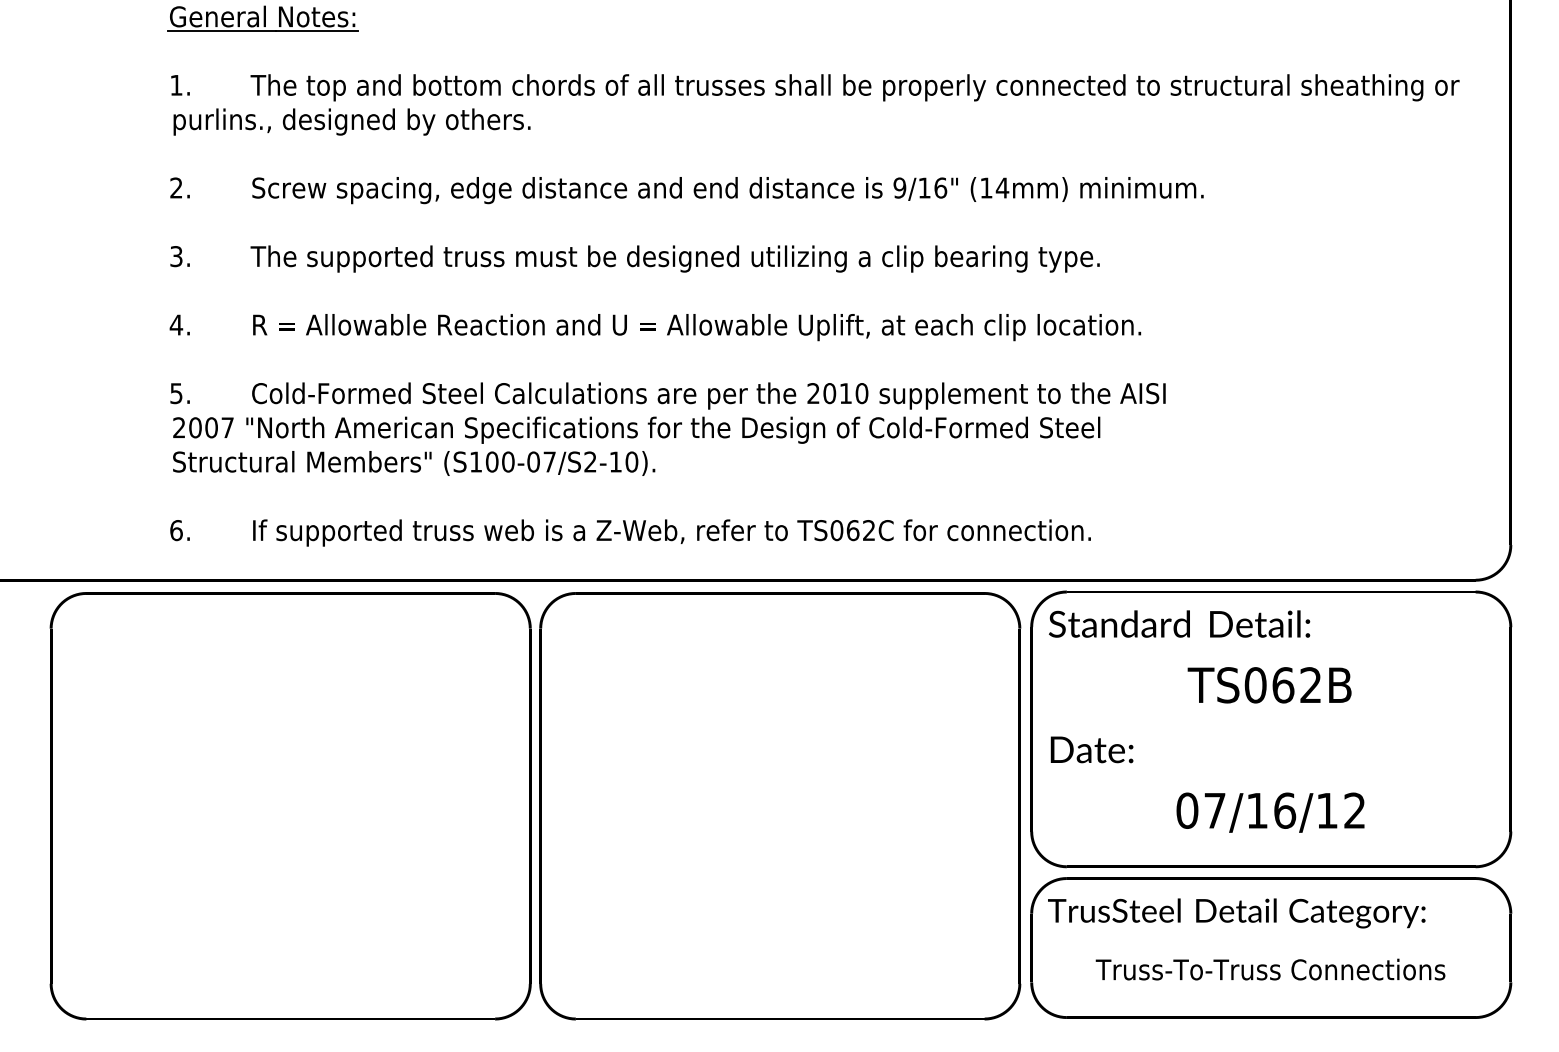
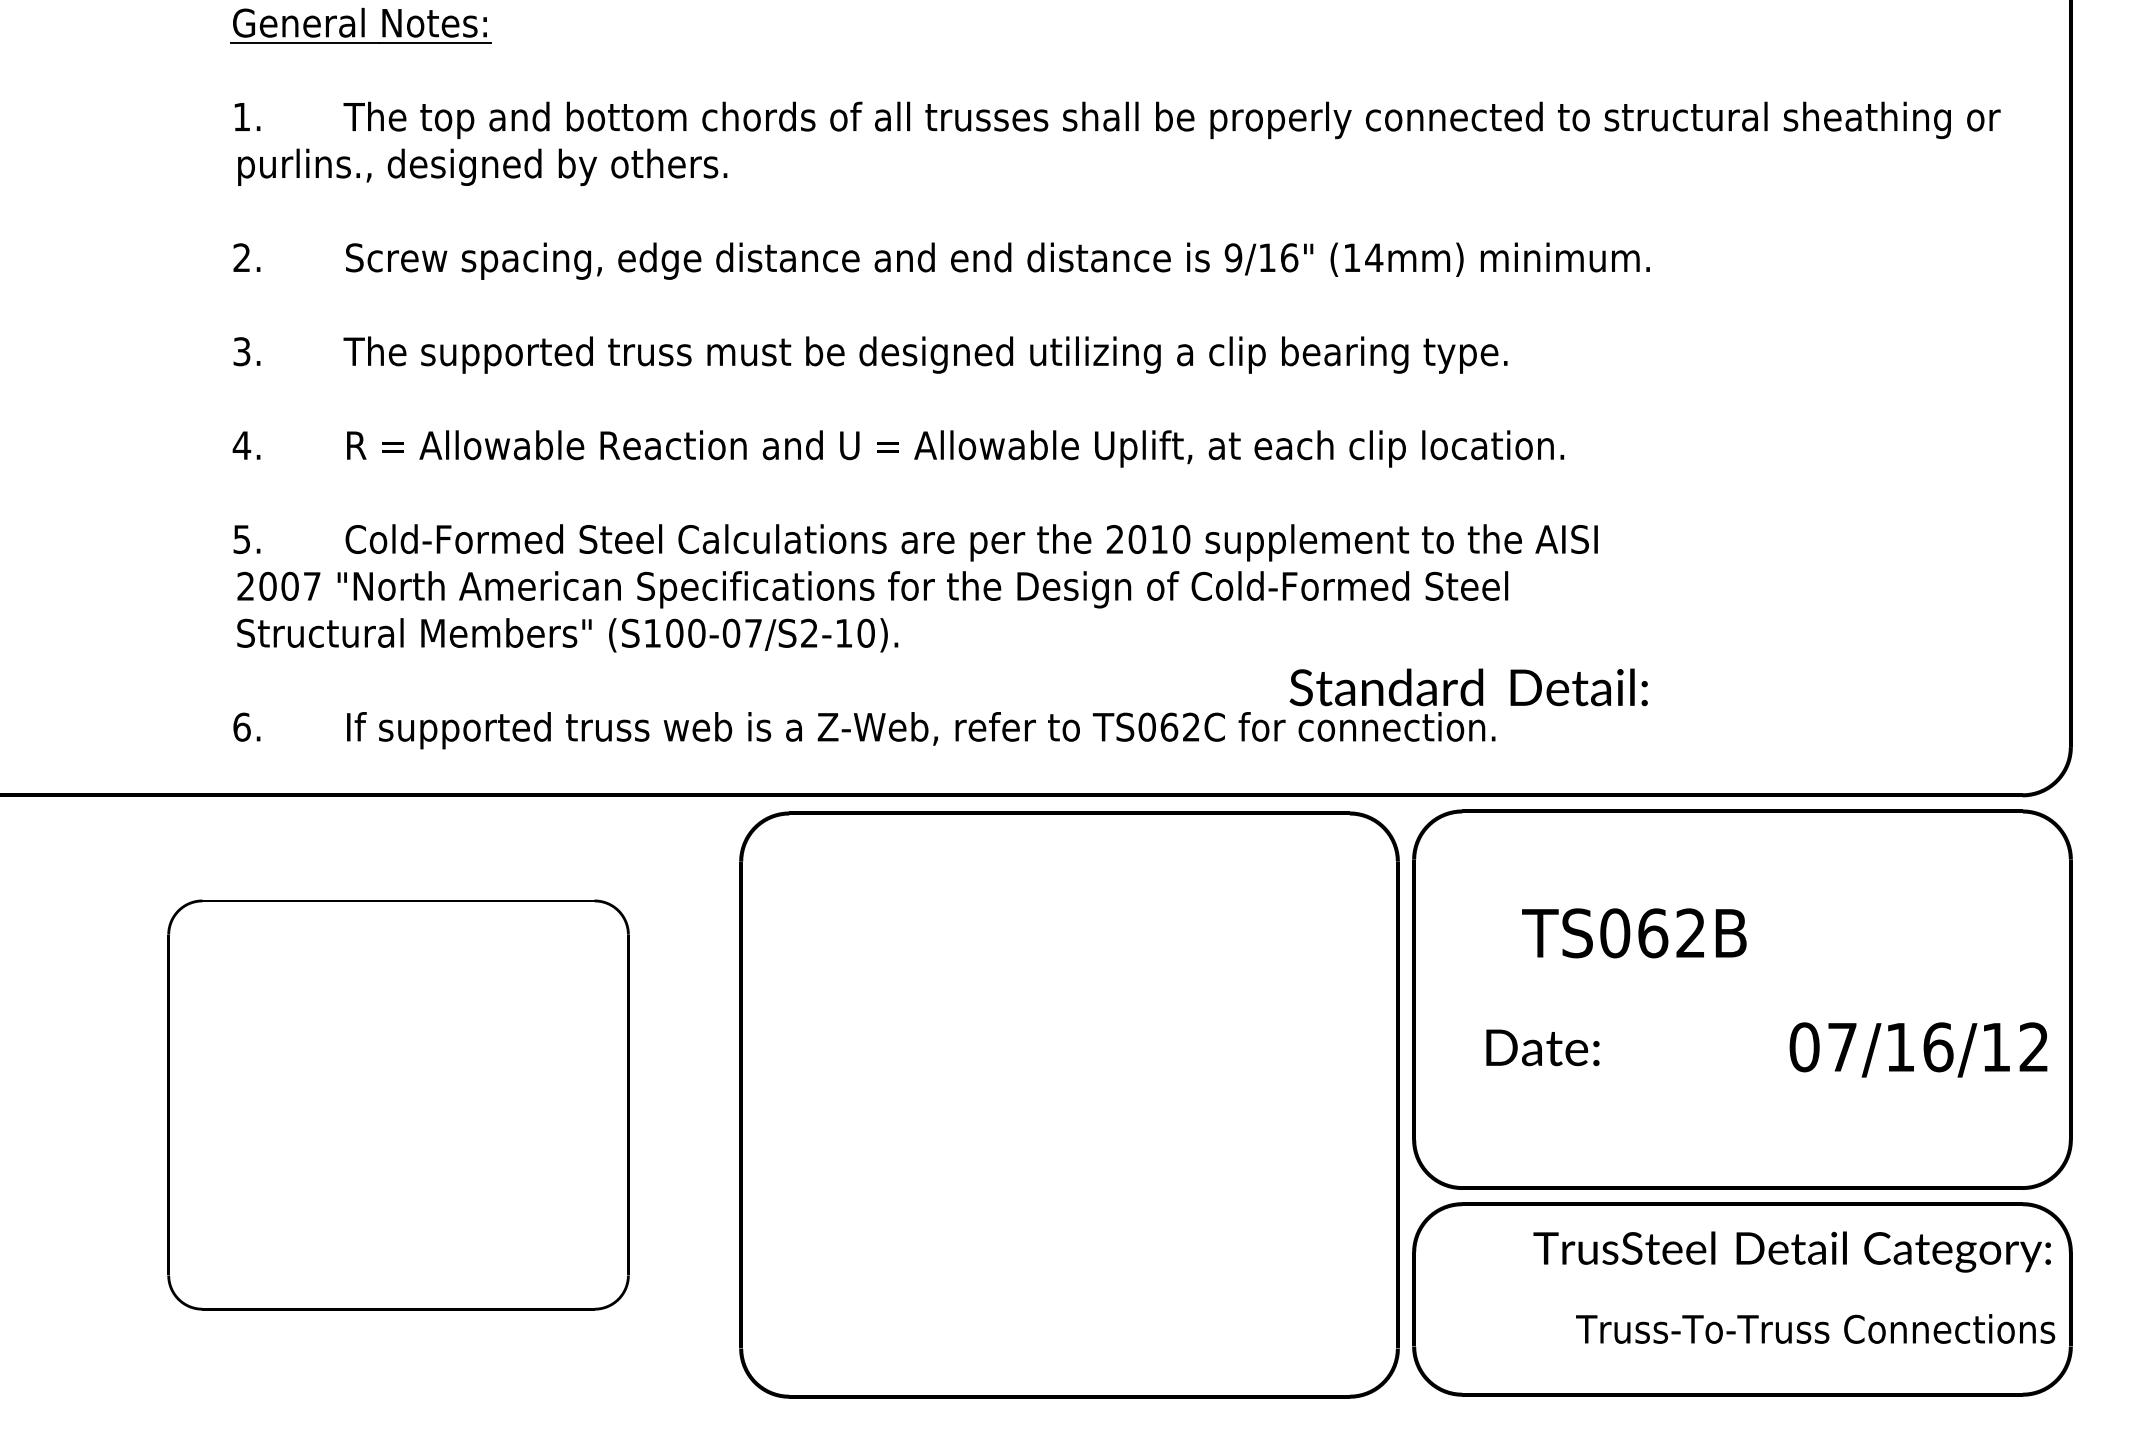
text: (1179, 624) -> (1468, 687), moved
text: (1269, 685) -> (1634, 933), moved
text: (1091, 749) -> (1542, 1047), moved
part: (290, 805) -> (398, 1104), size x0.7
text: (1270, 812) -> (1918, 1049), moved
text: (1236, 913) -> (1791, 1251), moved
text: (1270, 969) -> (1815, 1328), moved

